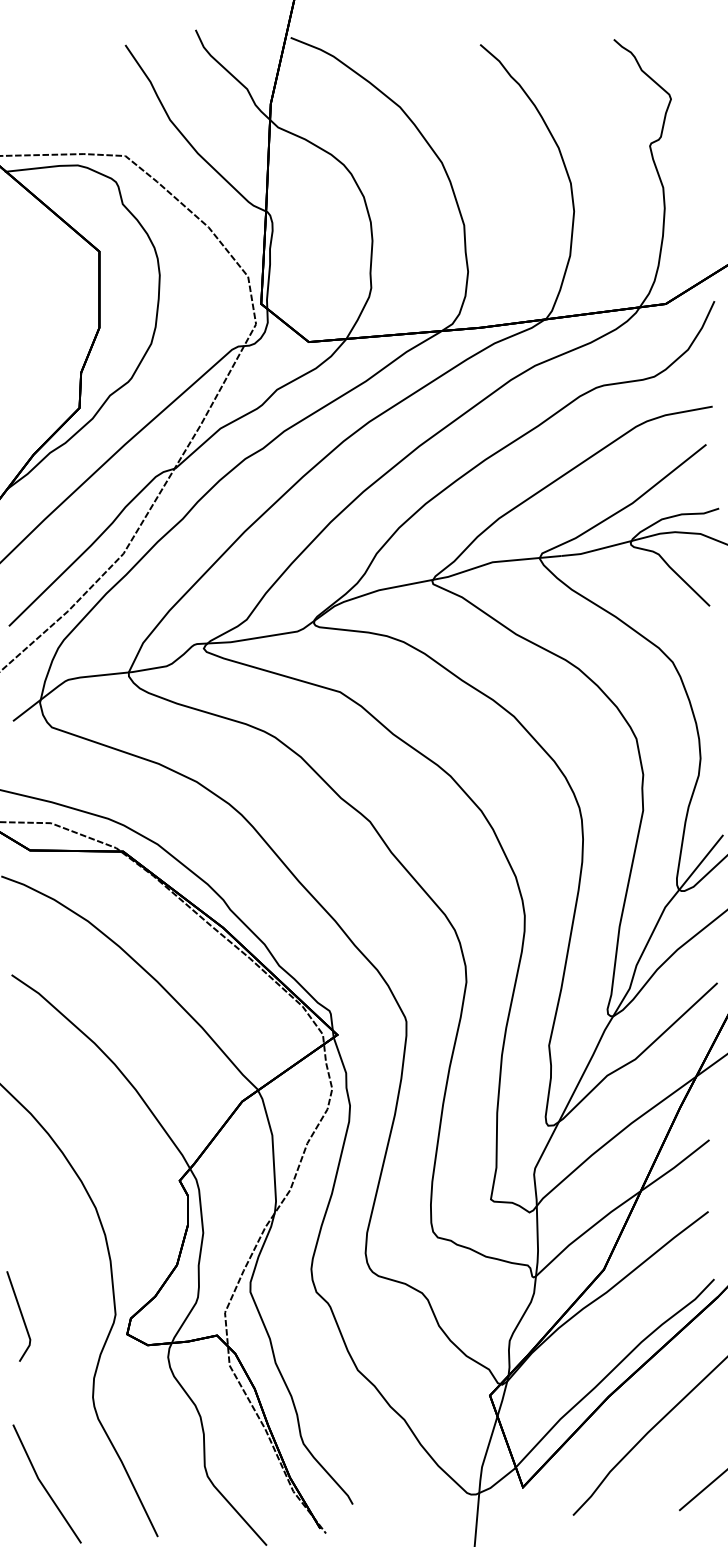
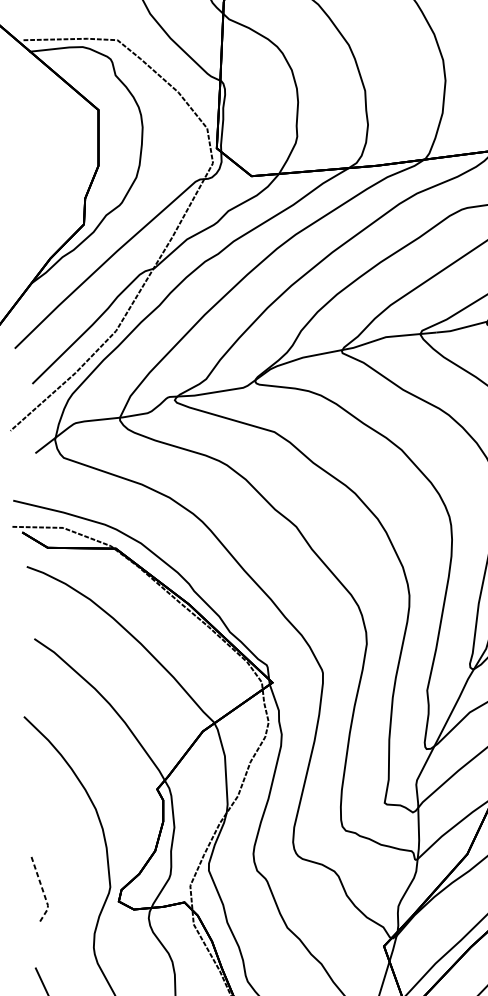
line: (23, 1318) -> (43, 889), solid -> dashed

